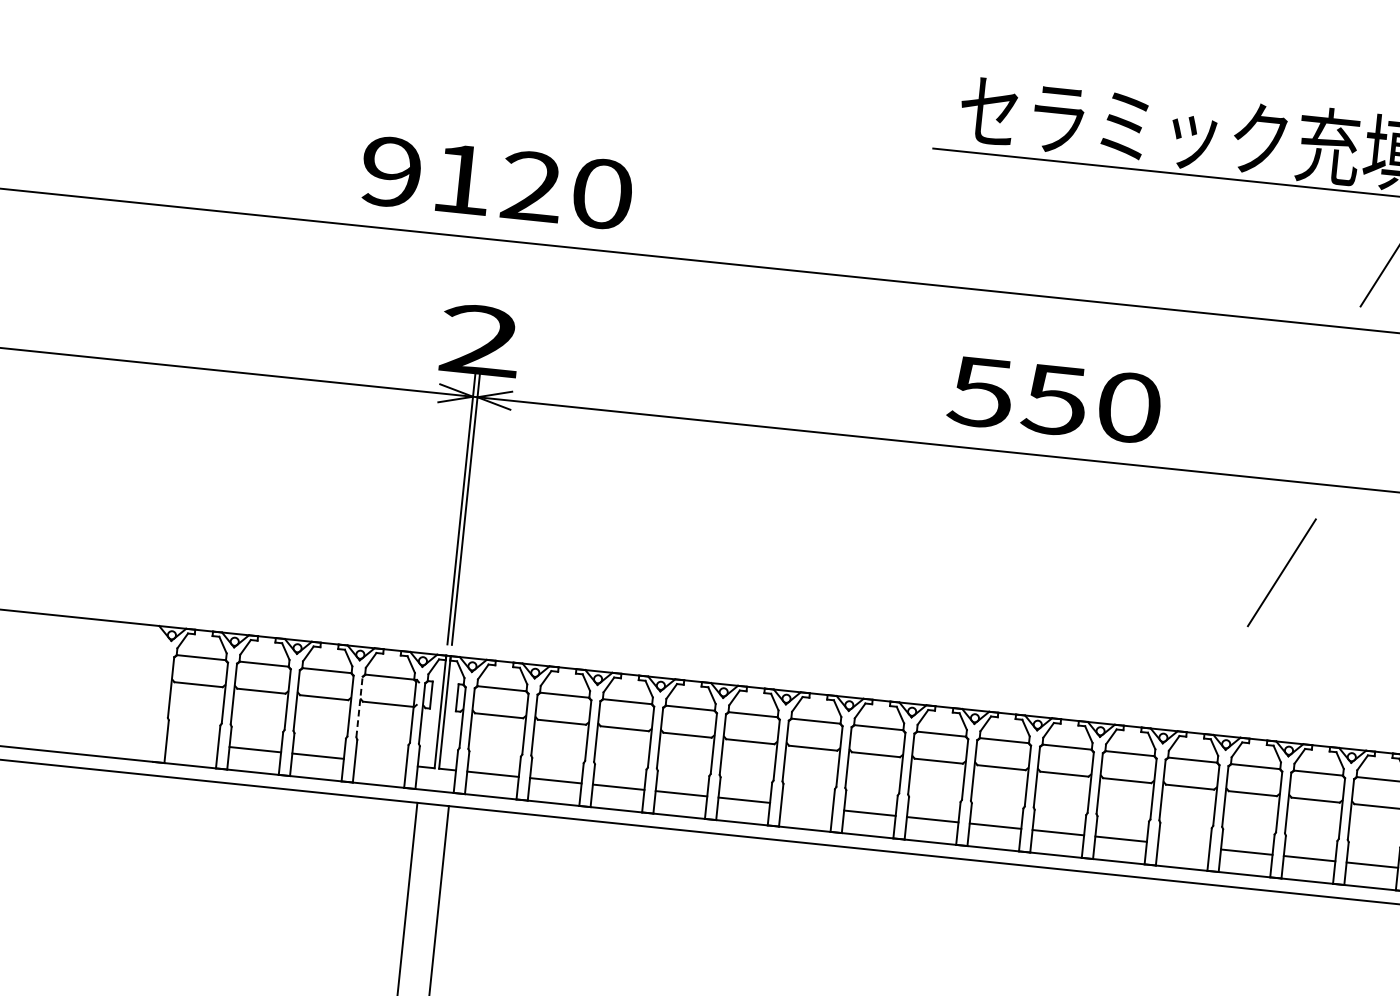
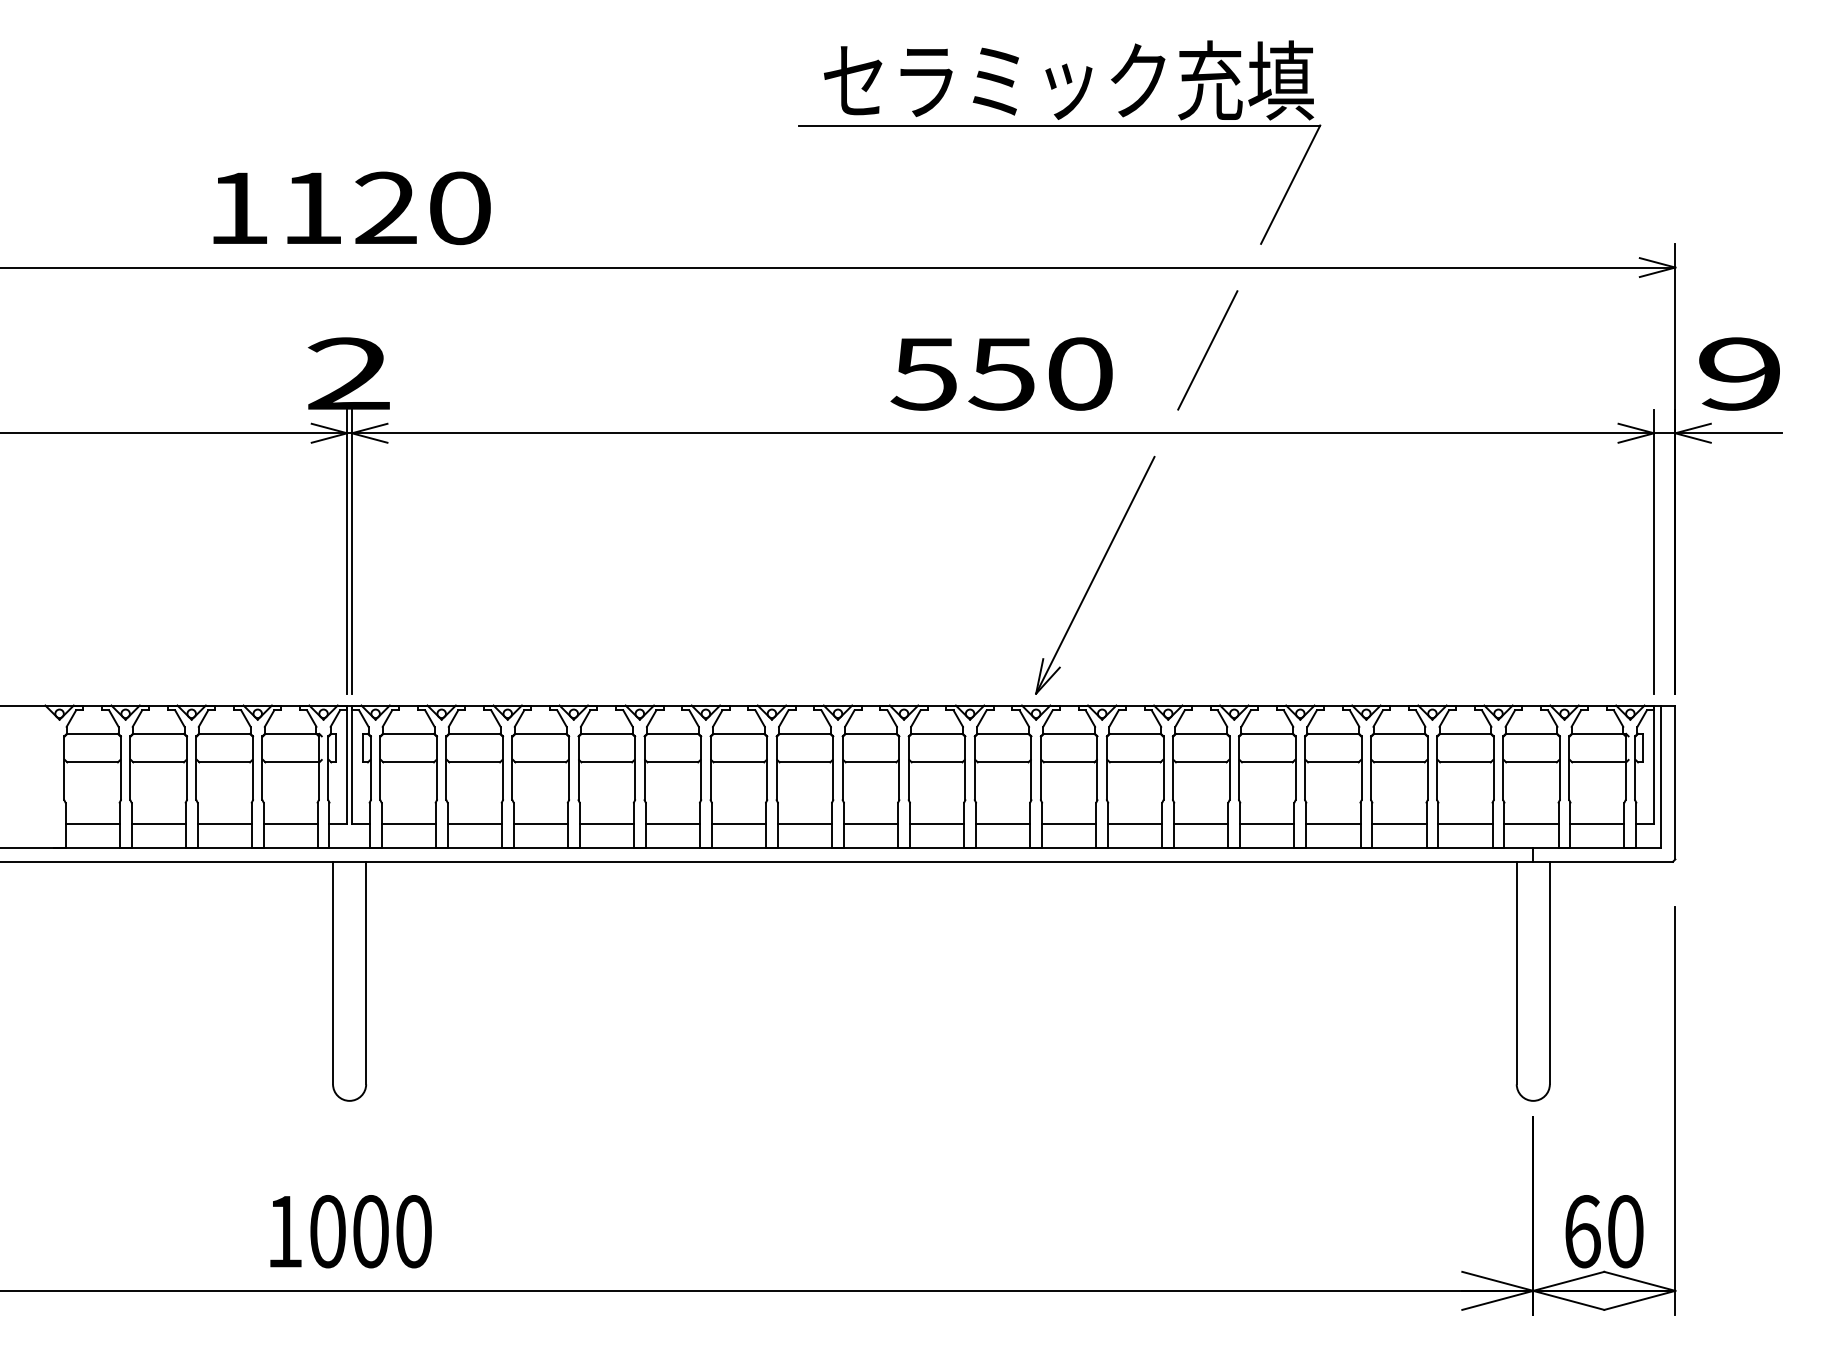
text: (390, 172) -> (237, 208), 9120 -> 1120
text: (1054, 399) -> (1001, 373), moved
line: (1281, 572) -> (1207, 350), moved
part: (1170, 604) -> (1095, 574), added
line: (359, 707) -> (262, 768), dashed -> solid
line: (192, 742) -> (92, 823), added
line: (380, 762) -> (290, 823), added
line: (806, 806) -> (738, 823), added
line: (1184, 845) -> (1135, 823), added

